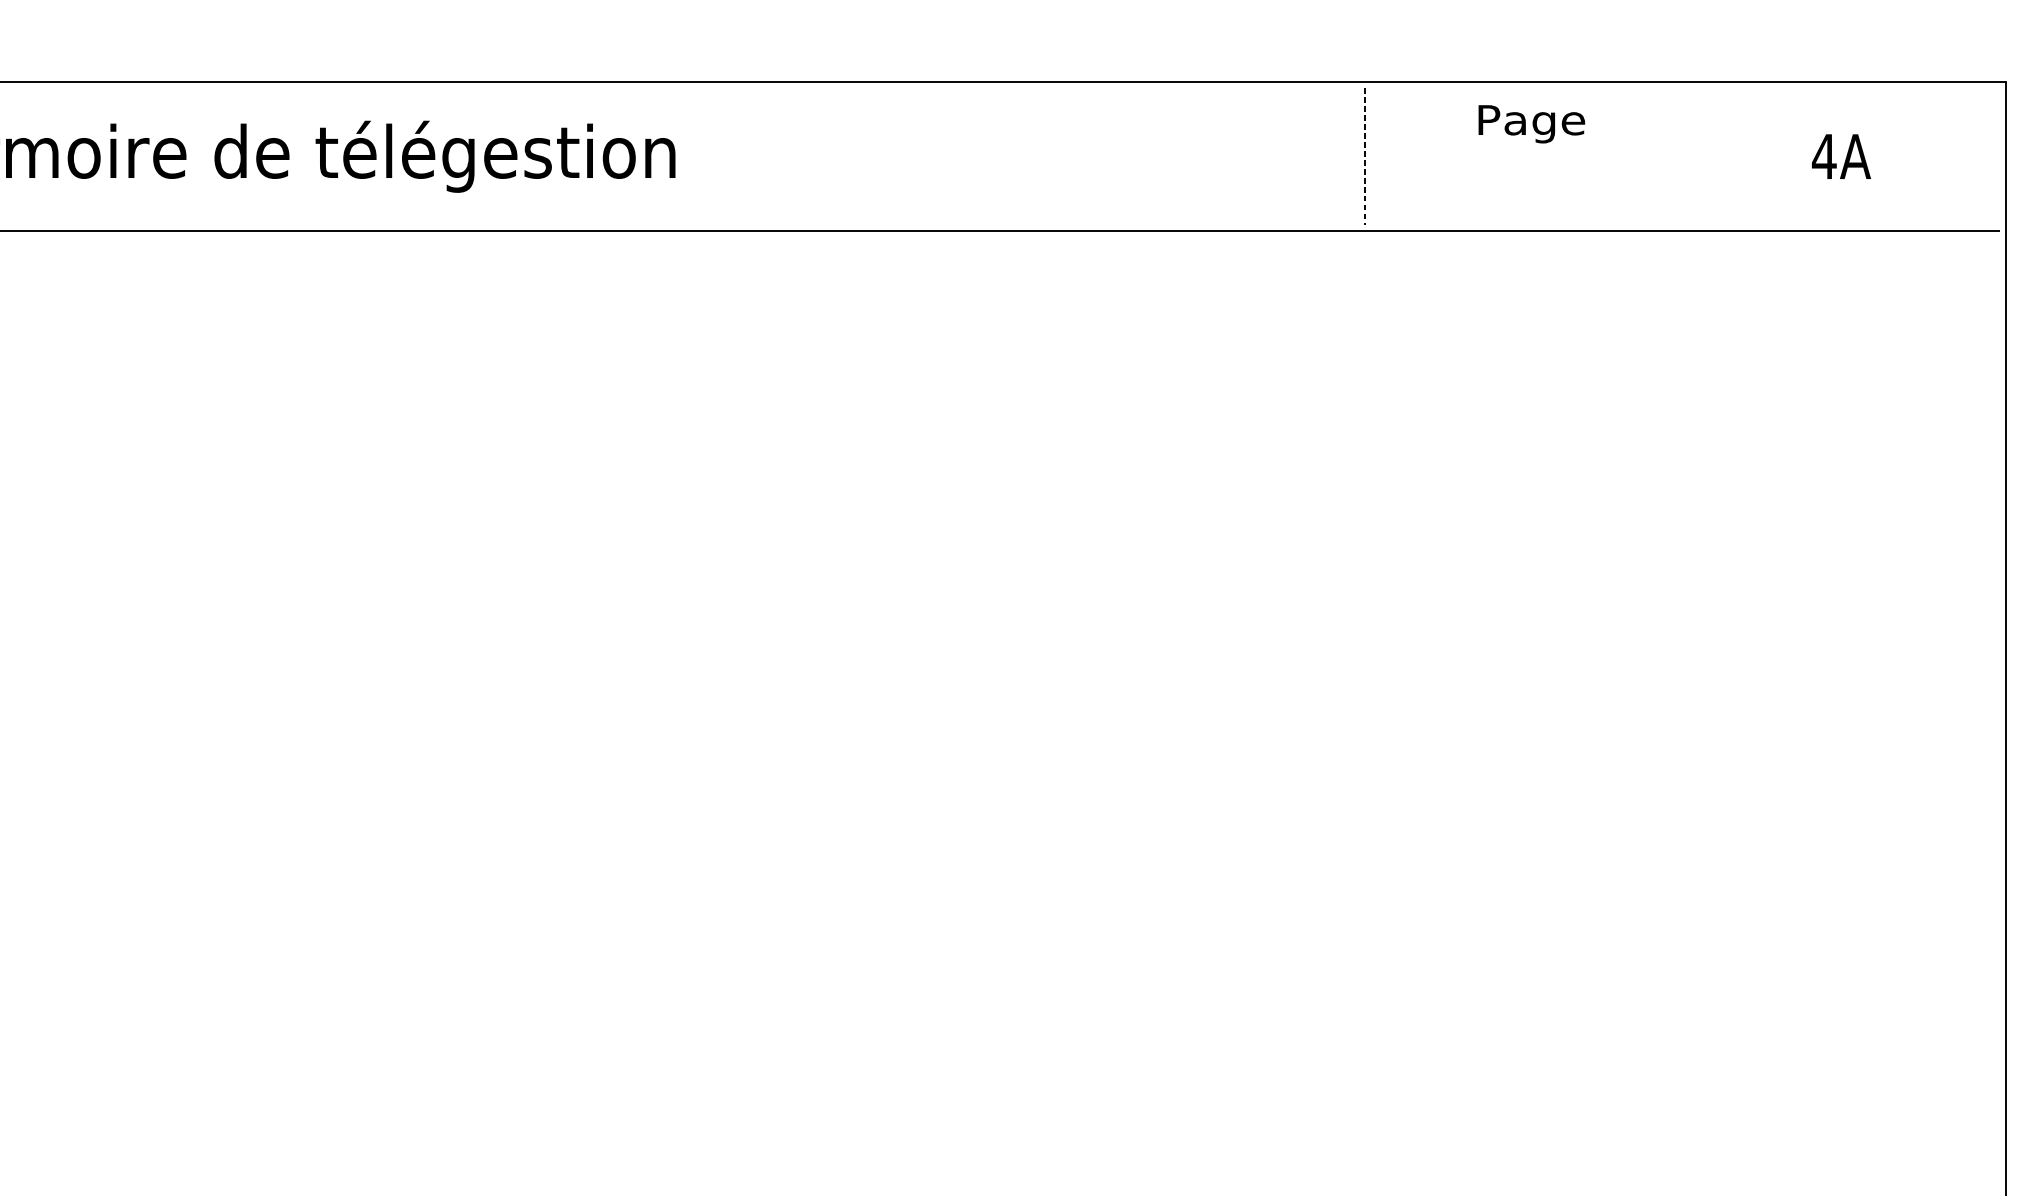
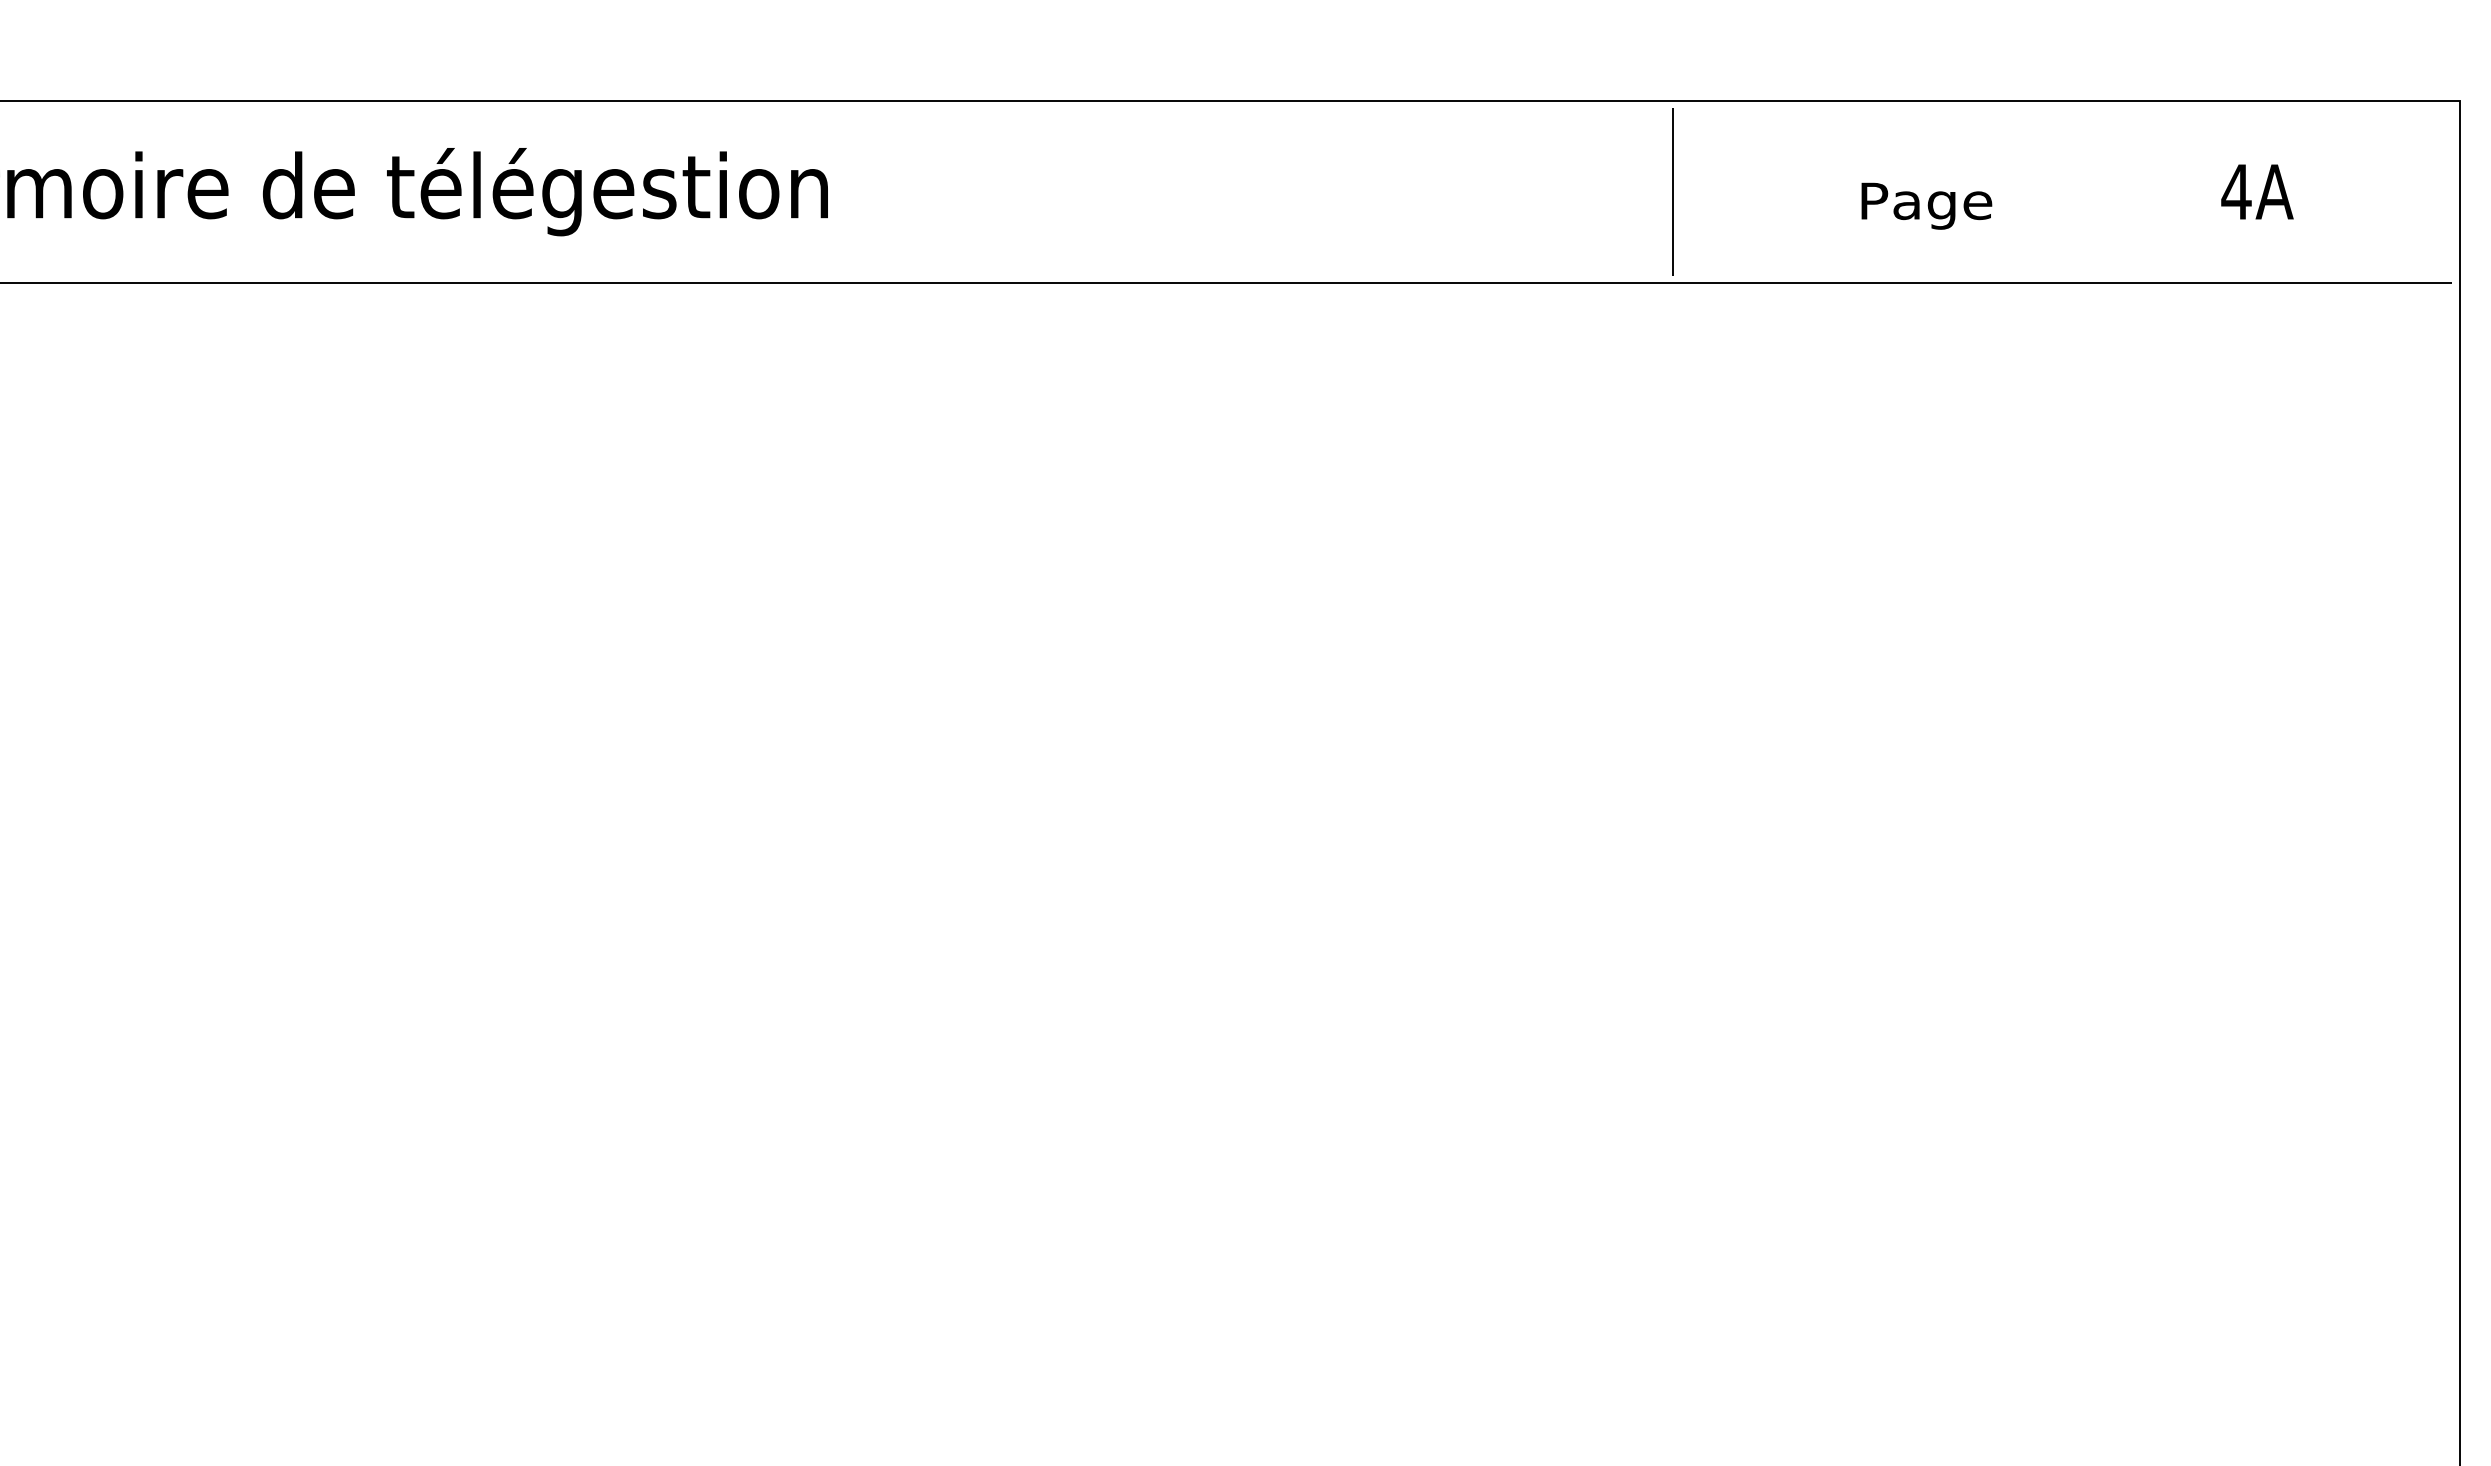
text: (1531, 123) -> (1926, 205), moved
line: (1365, 157) -> (1673, 192), dashed -> solid

